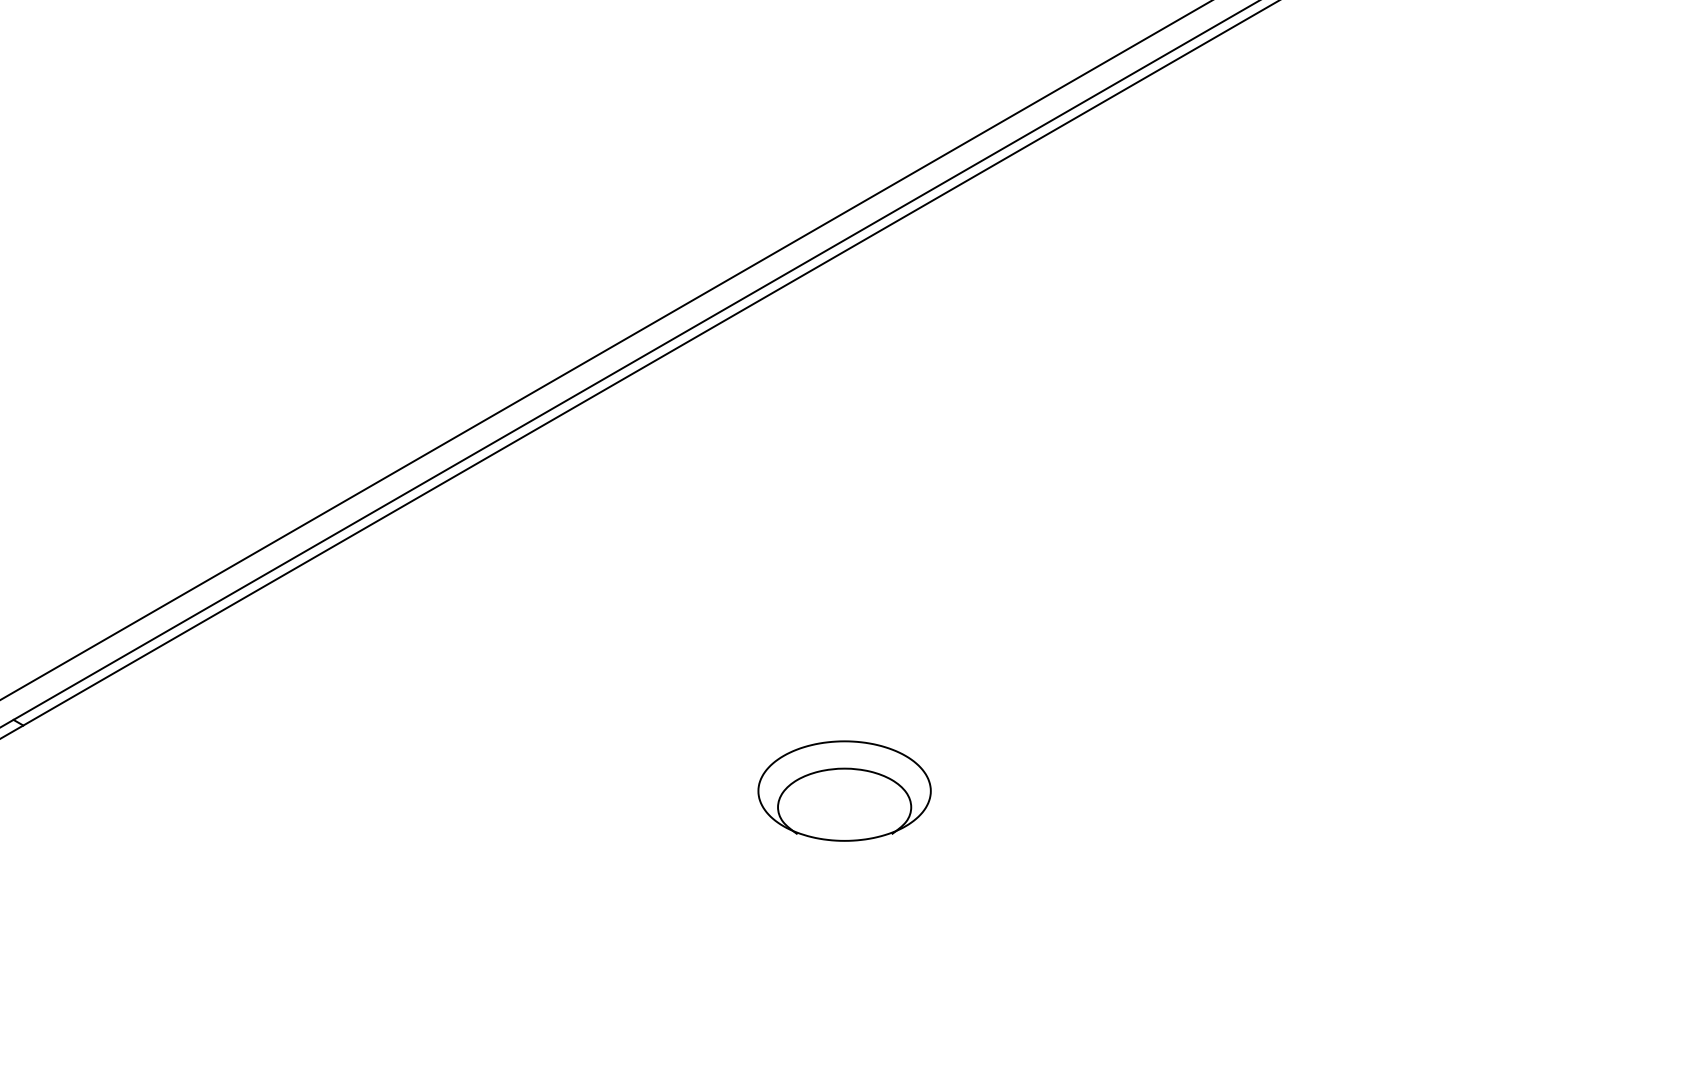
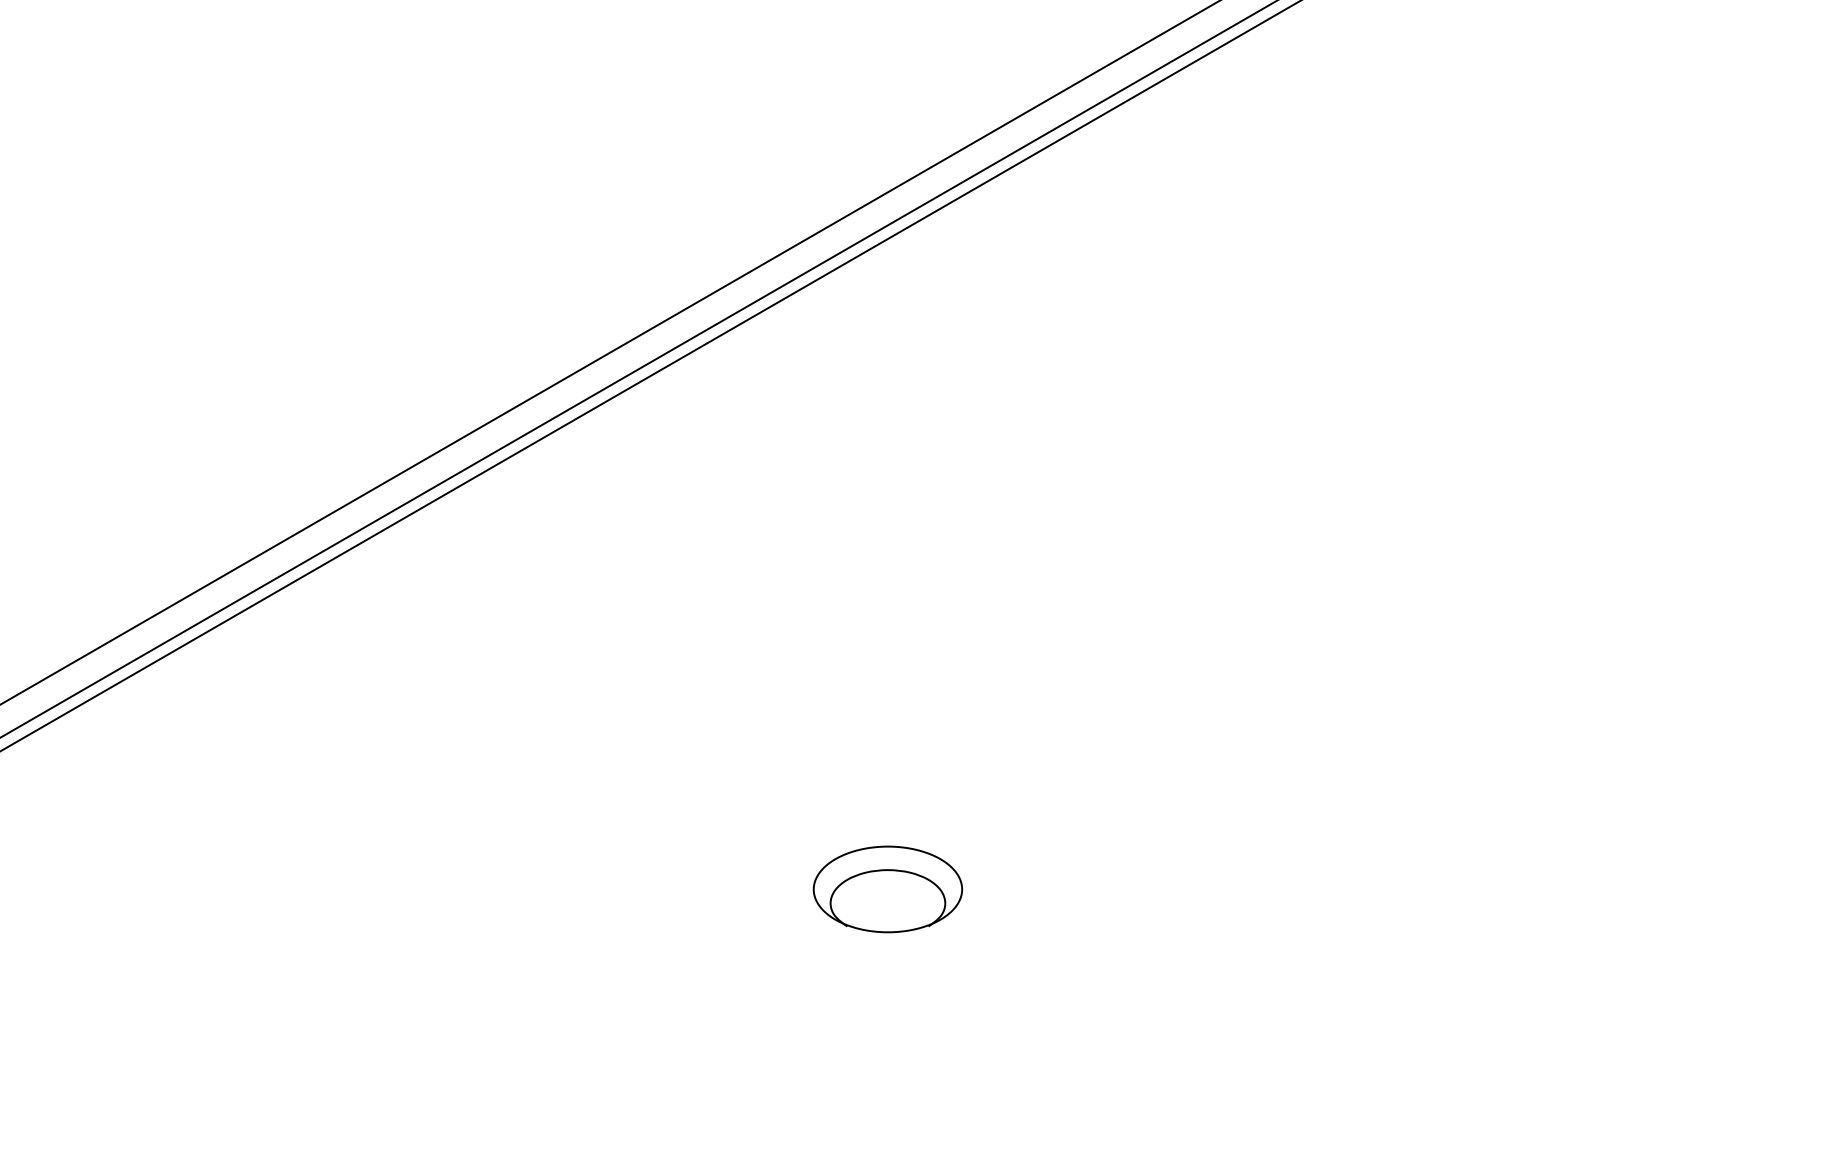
part: (844, 790) -> (887, 888), size x0.71

